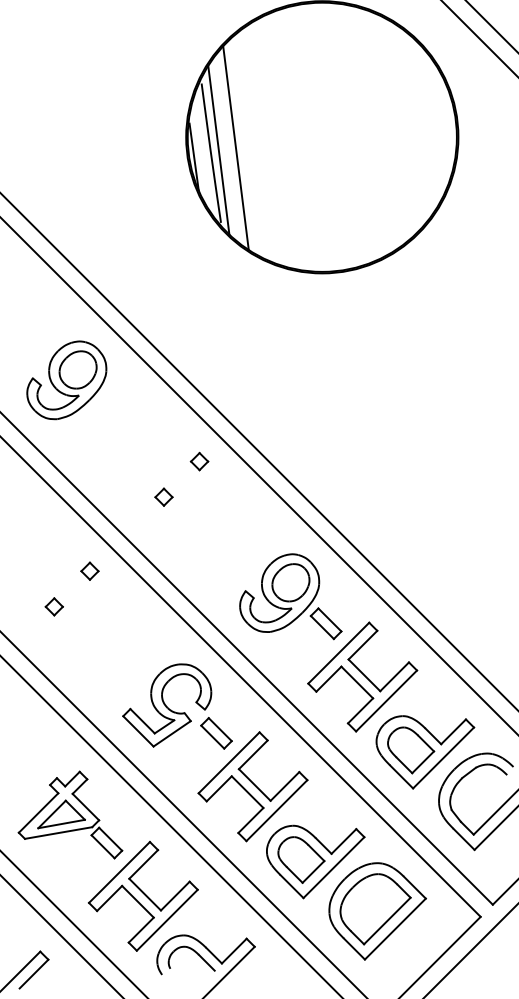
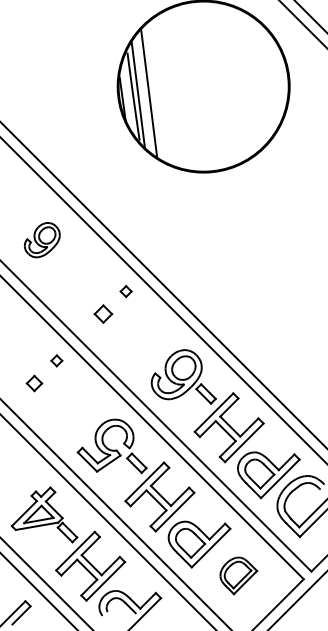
part: (67, 379) -> (42, 239), size x0.7
part: (163, 496) -> (103, 313), size x1.6
part: (52, 605) -> (33, 382), size x1.4
part: (377, 910) -> (238, 575), size x0.6

